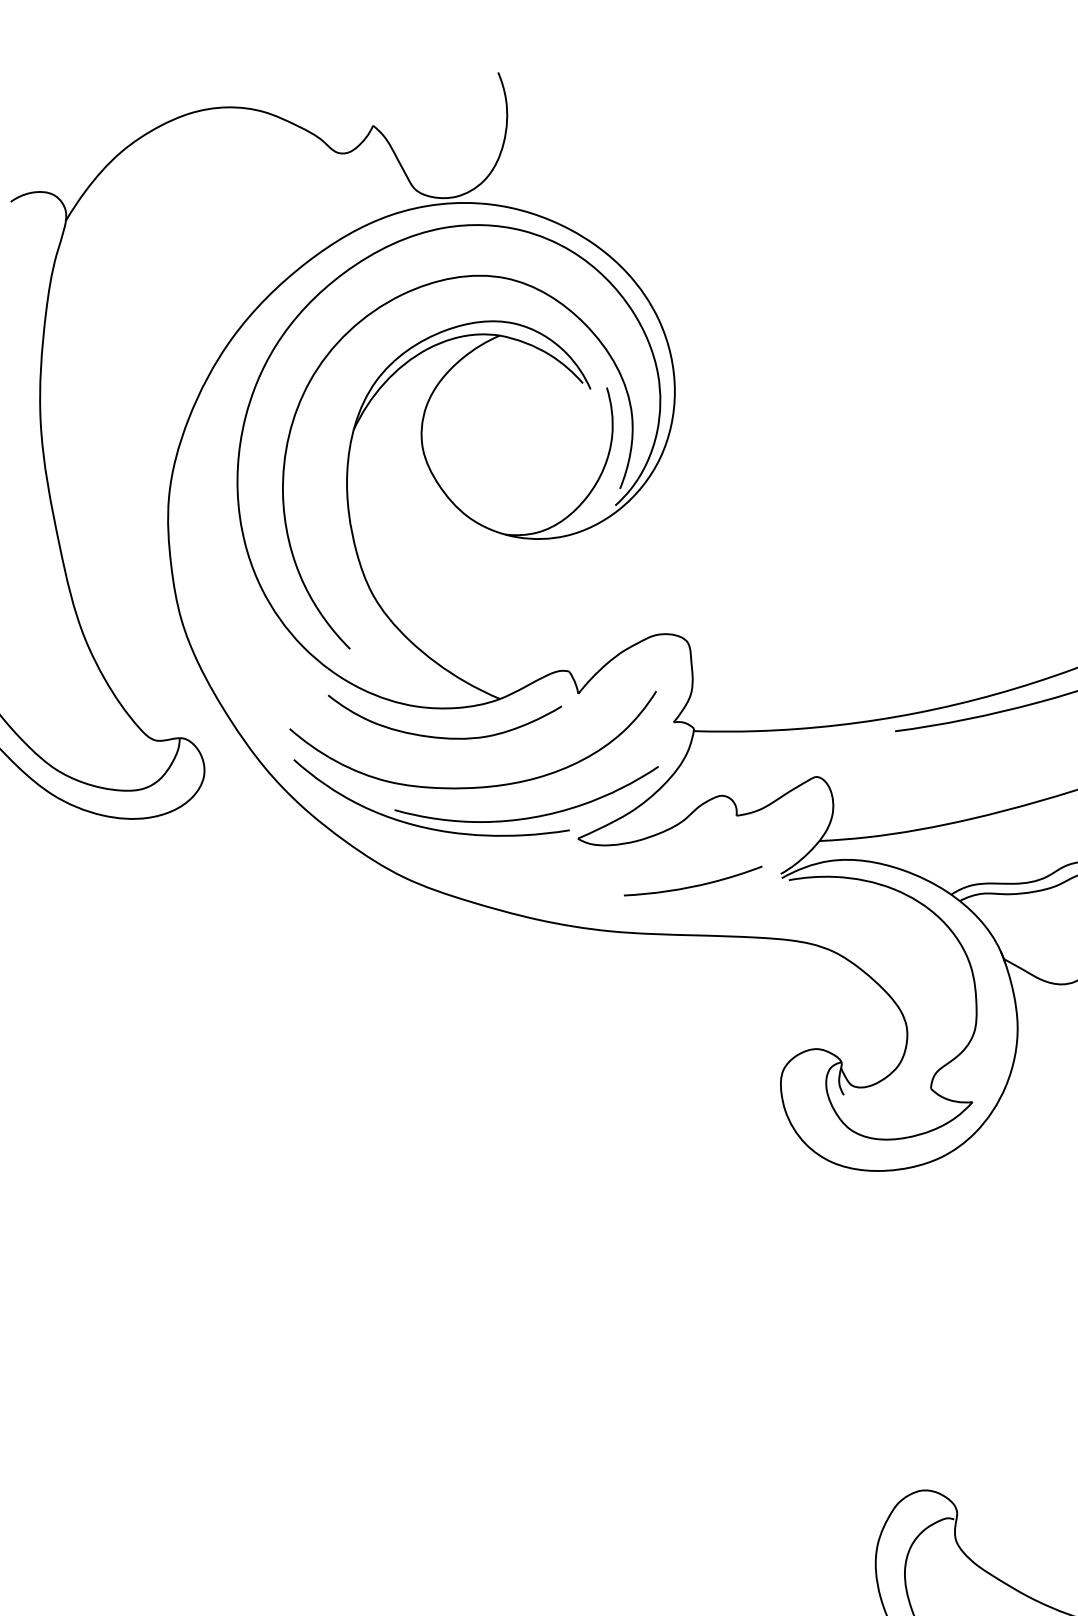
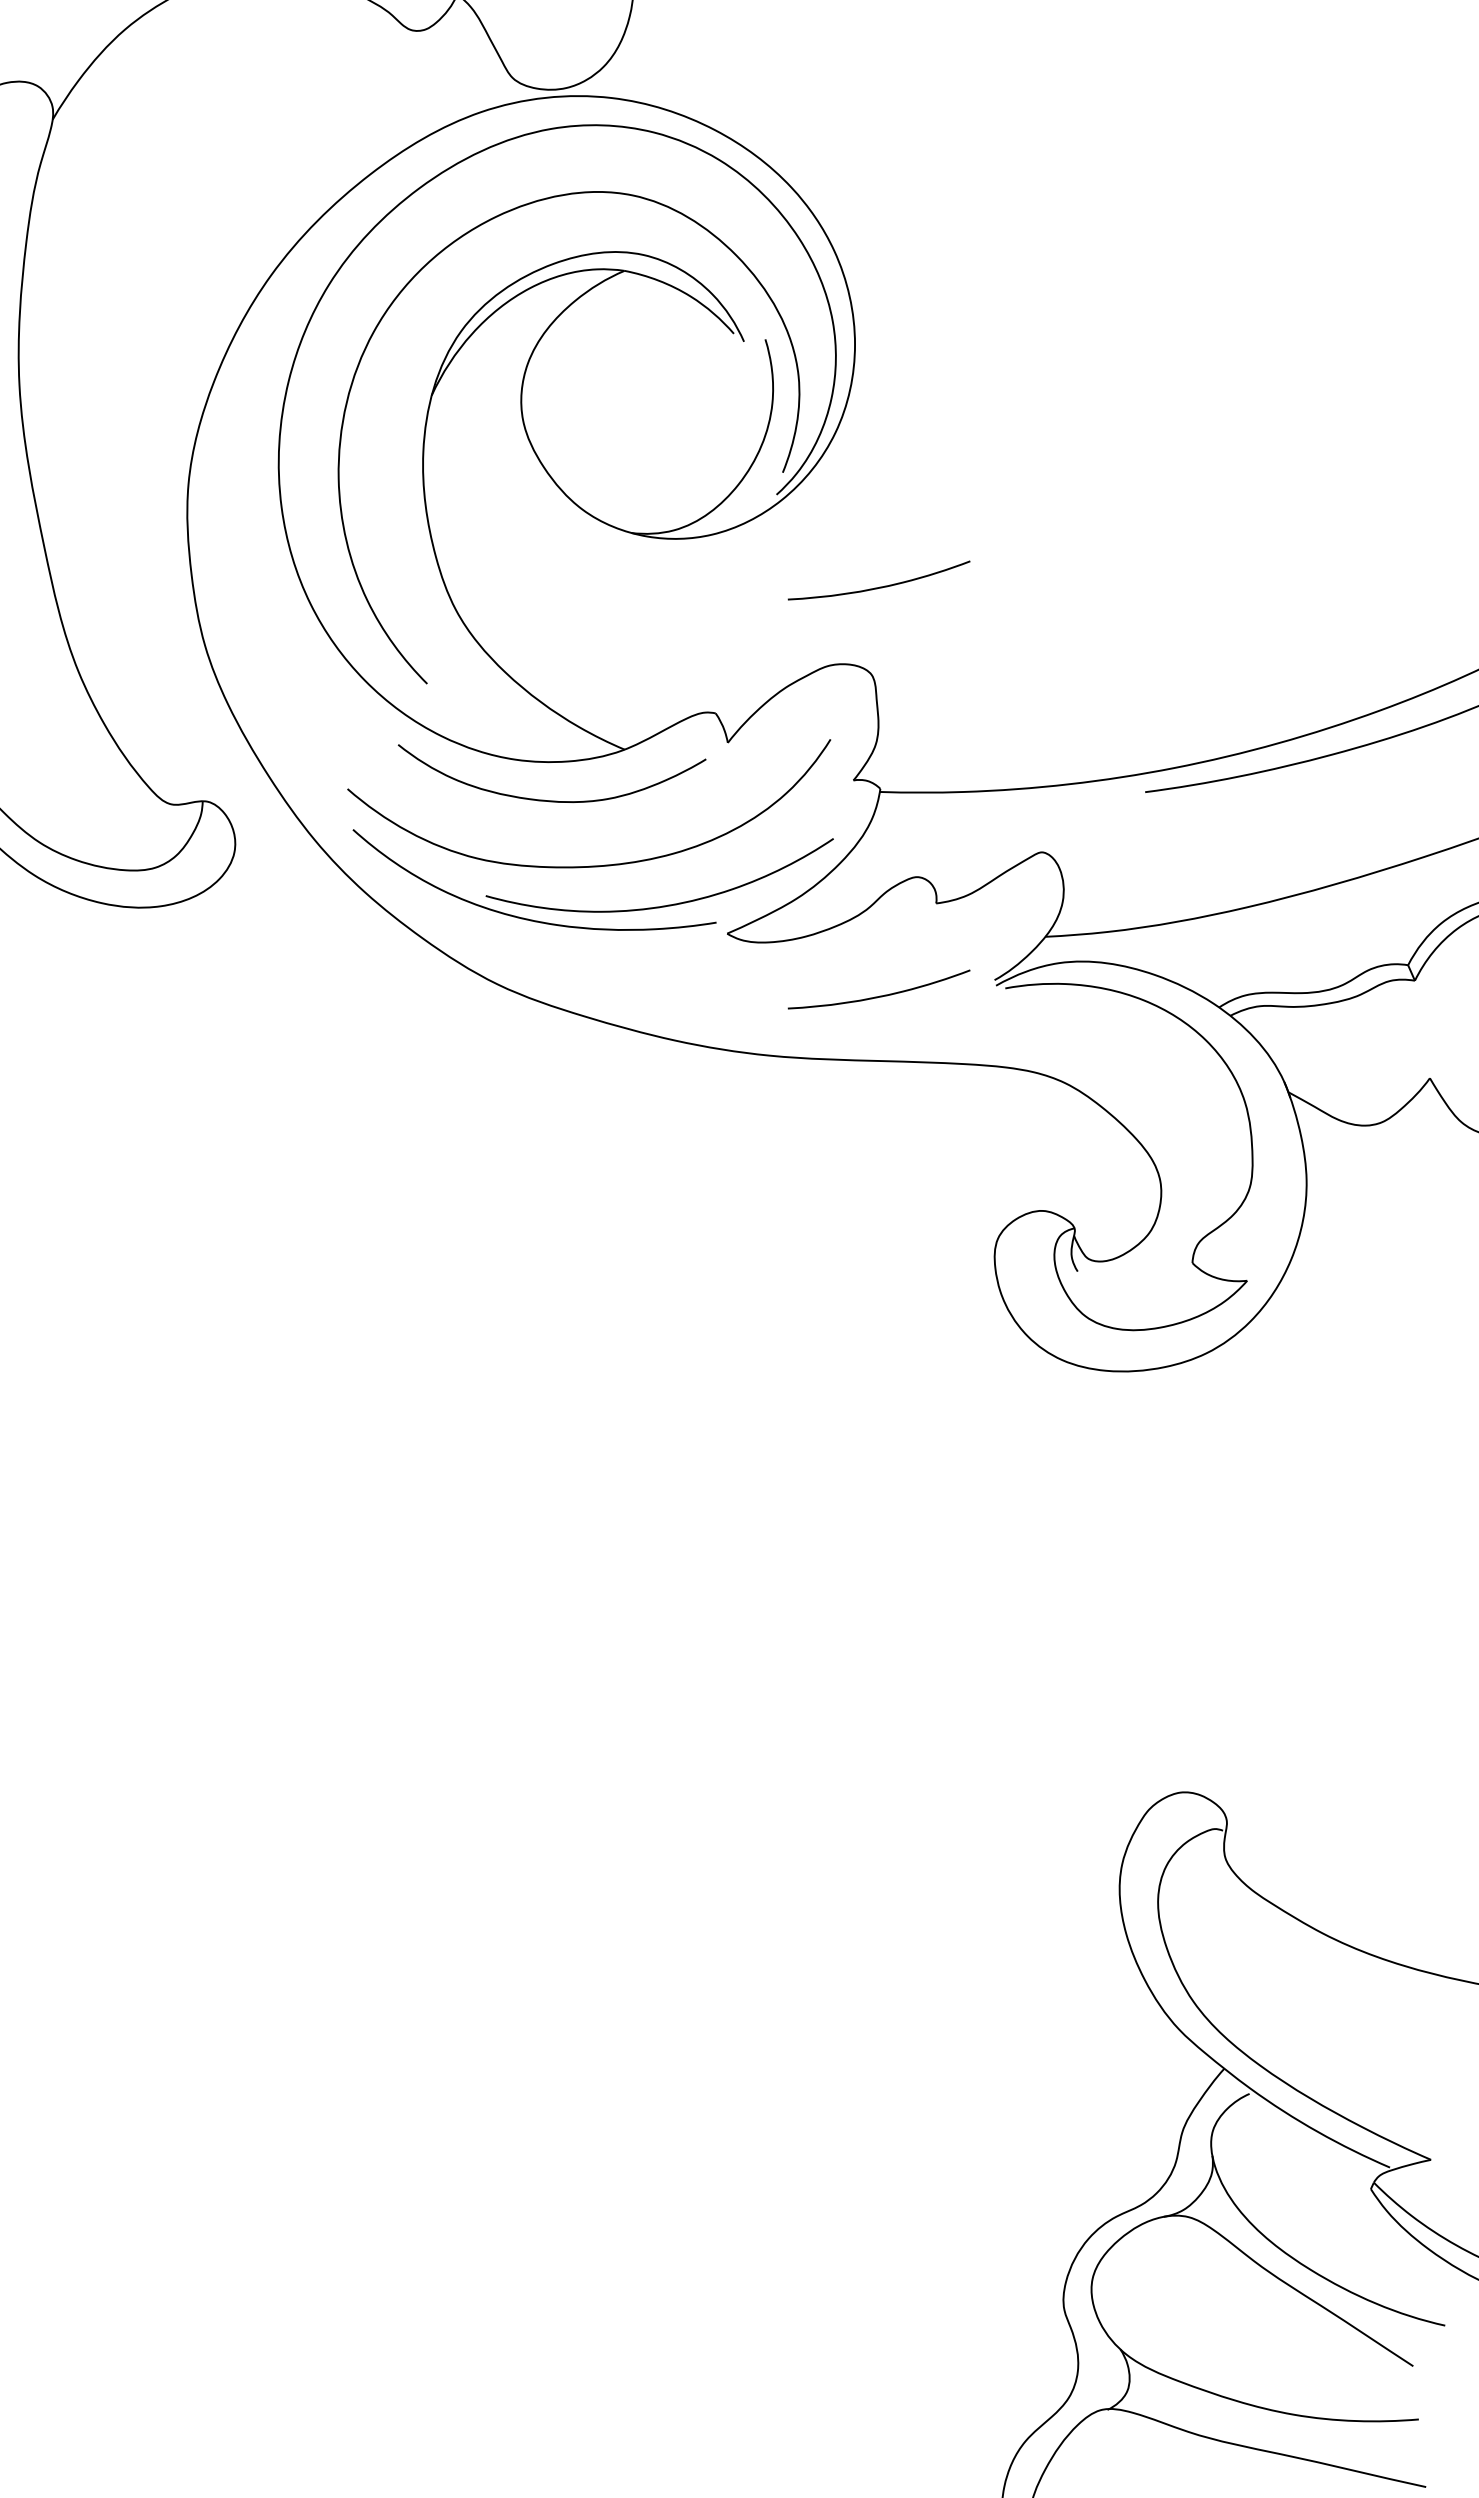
curve: (693, 575) -> (879, 586), added

